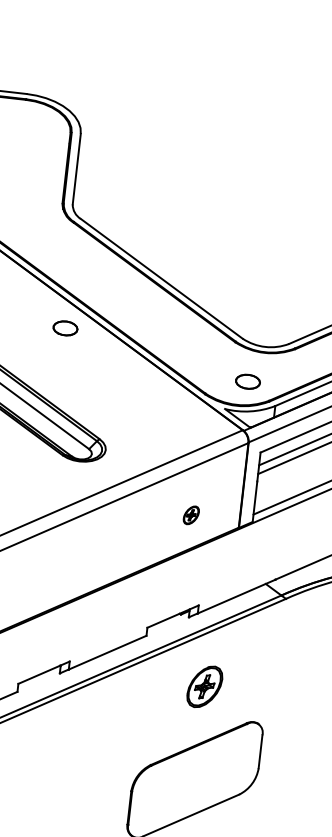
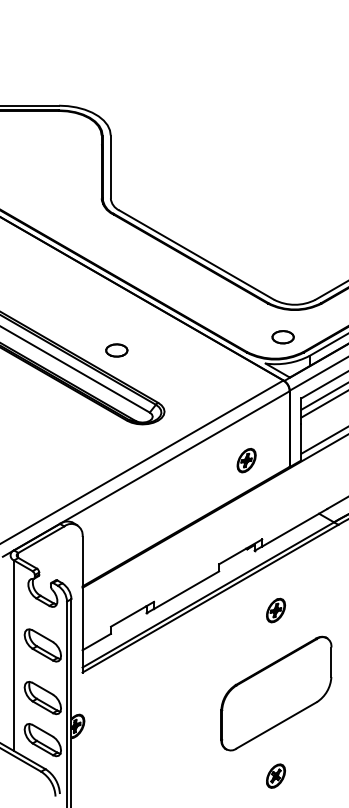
part: (65, 328) -> (116, 350), moved
part: (191, 515) -> (246, 460), size x1.43
part: (205, 686) -> (276, 610), size x0.62

